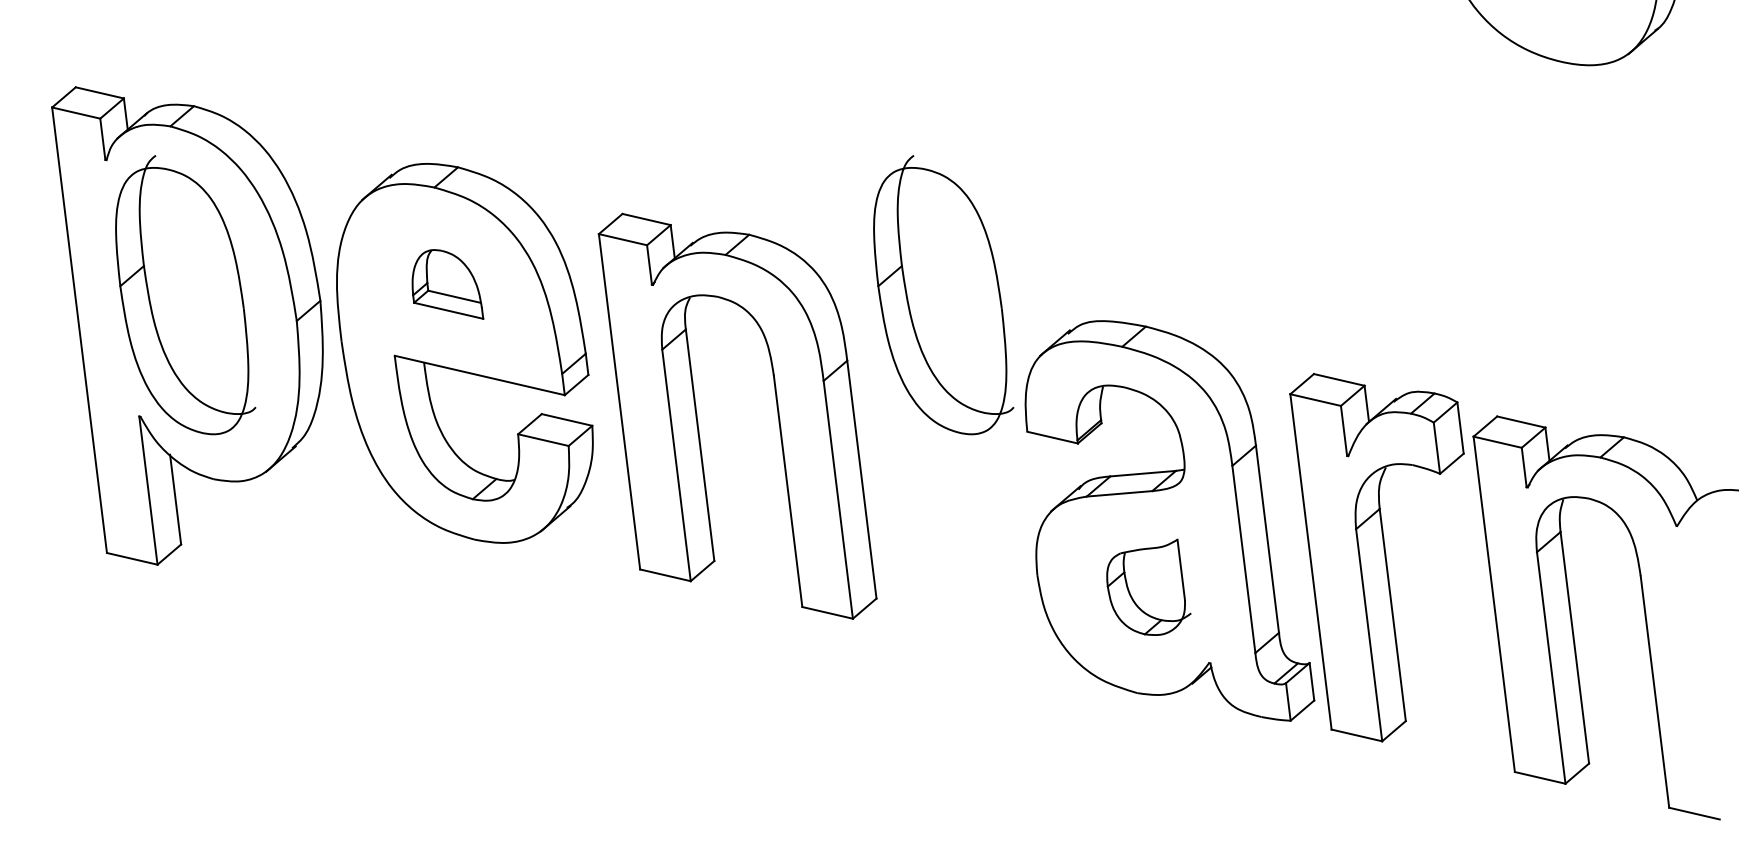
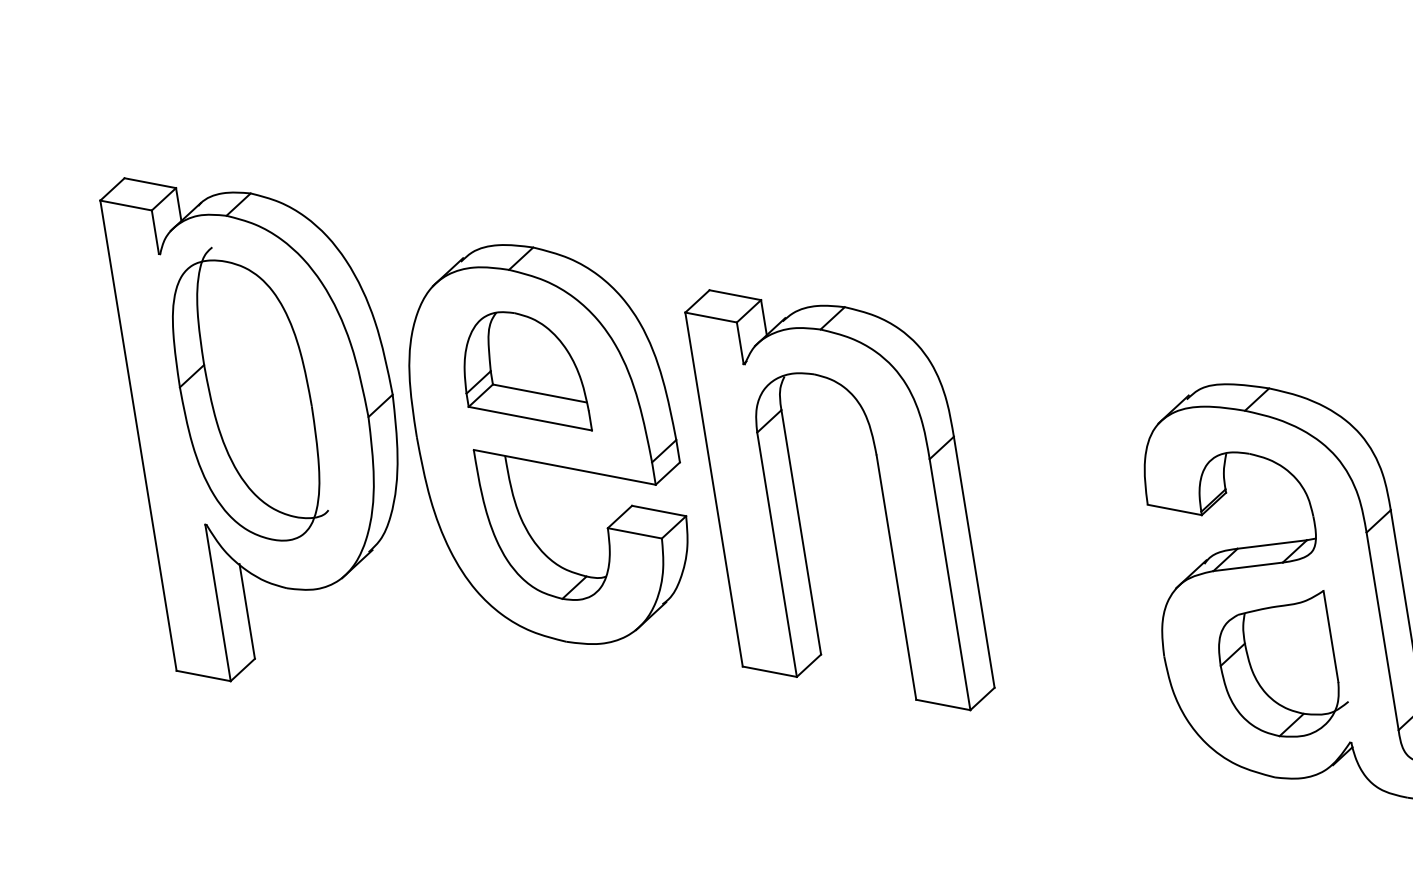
part: (447, 284) -> (526, 372), size x1.67
part: (943, 295) -> (1053, 363), removed
part: (1148, 587) -> (1282, 664), size x1.43

